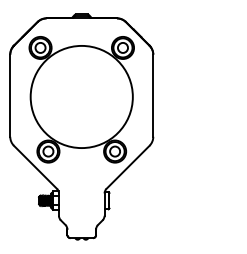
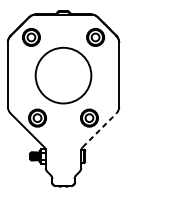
circle: (81, 96) -> (63, 75), size x0.7
line: (128, 167) -> (99, 130), solid -> dashed

